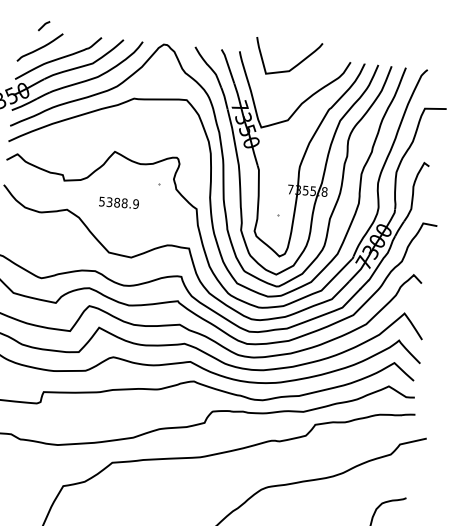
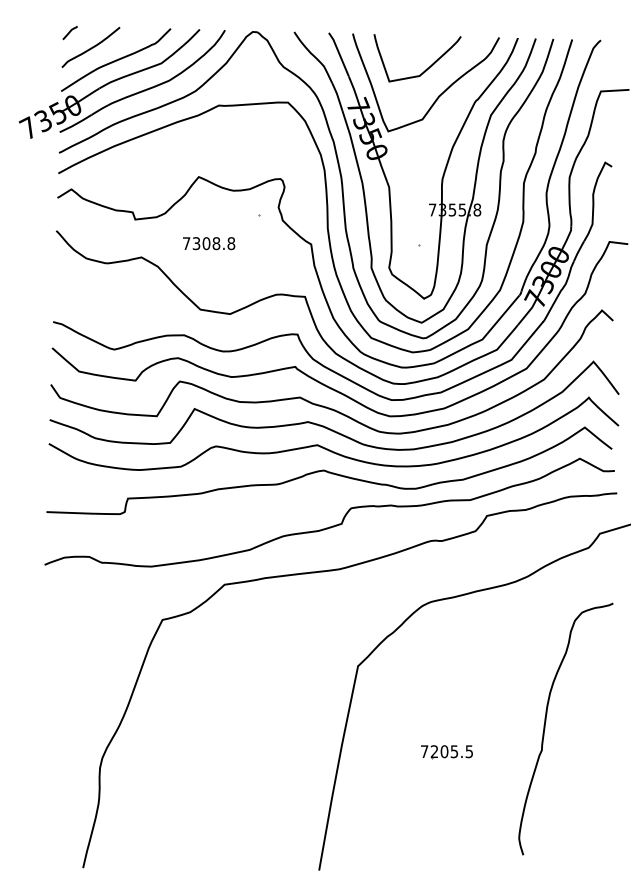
curve: (43, 26) -> (69, 33), moved
curve: (294, 65) -> (426, 68), moved
text: (118, 202) -> (208, 243), 5388.9 -> 7308.8

